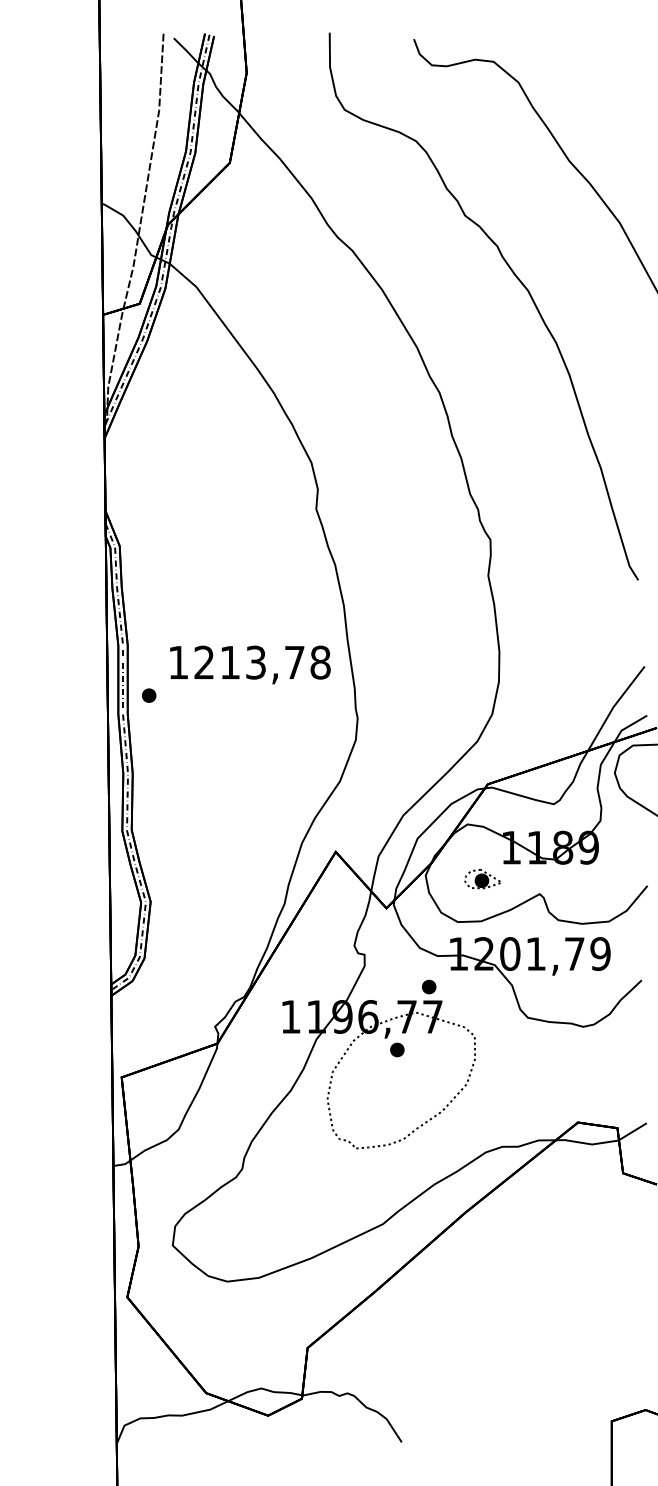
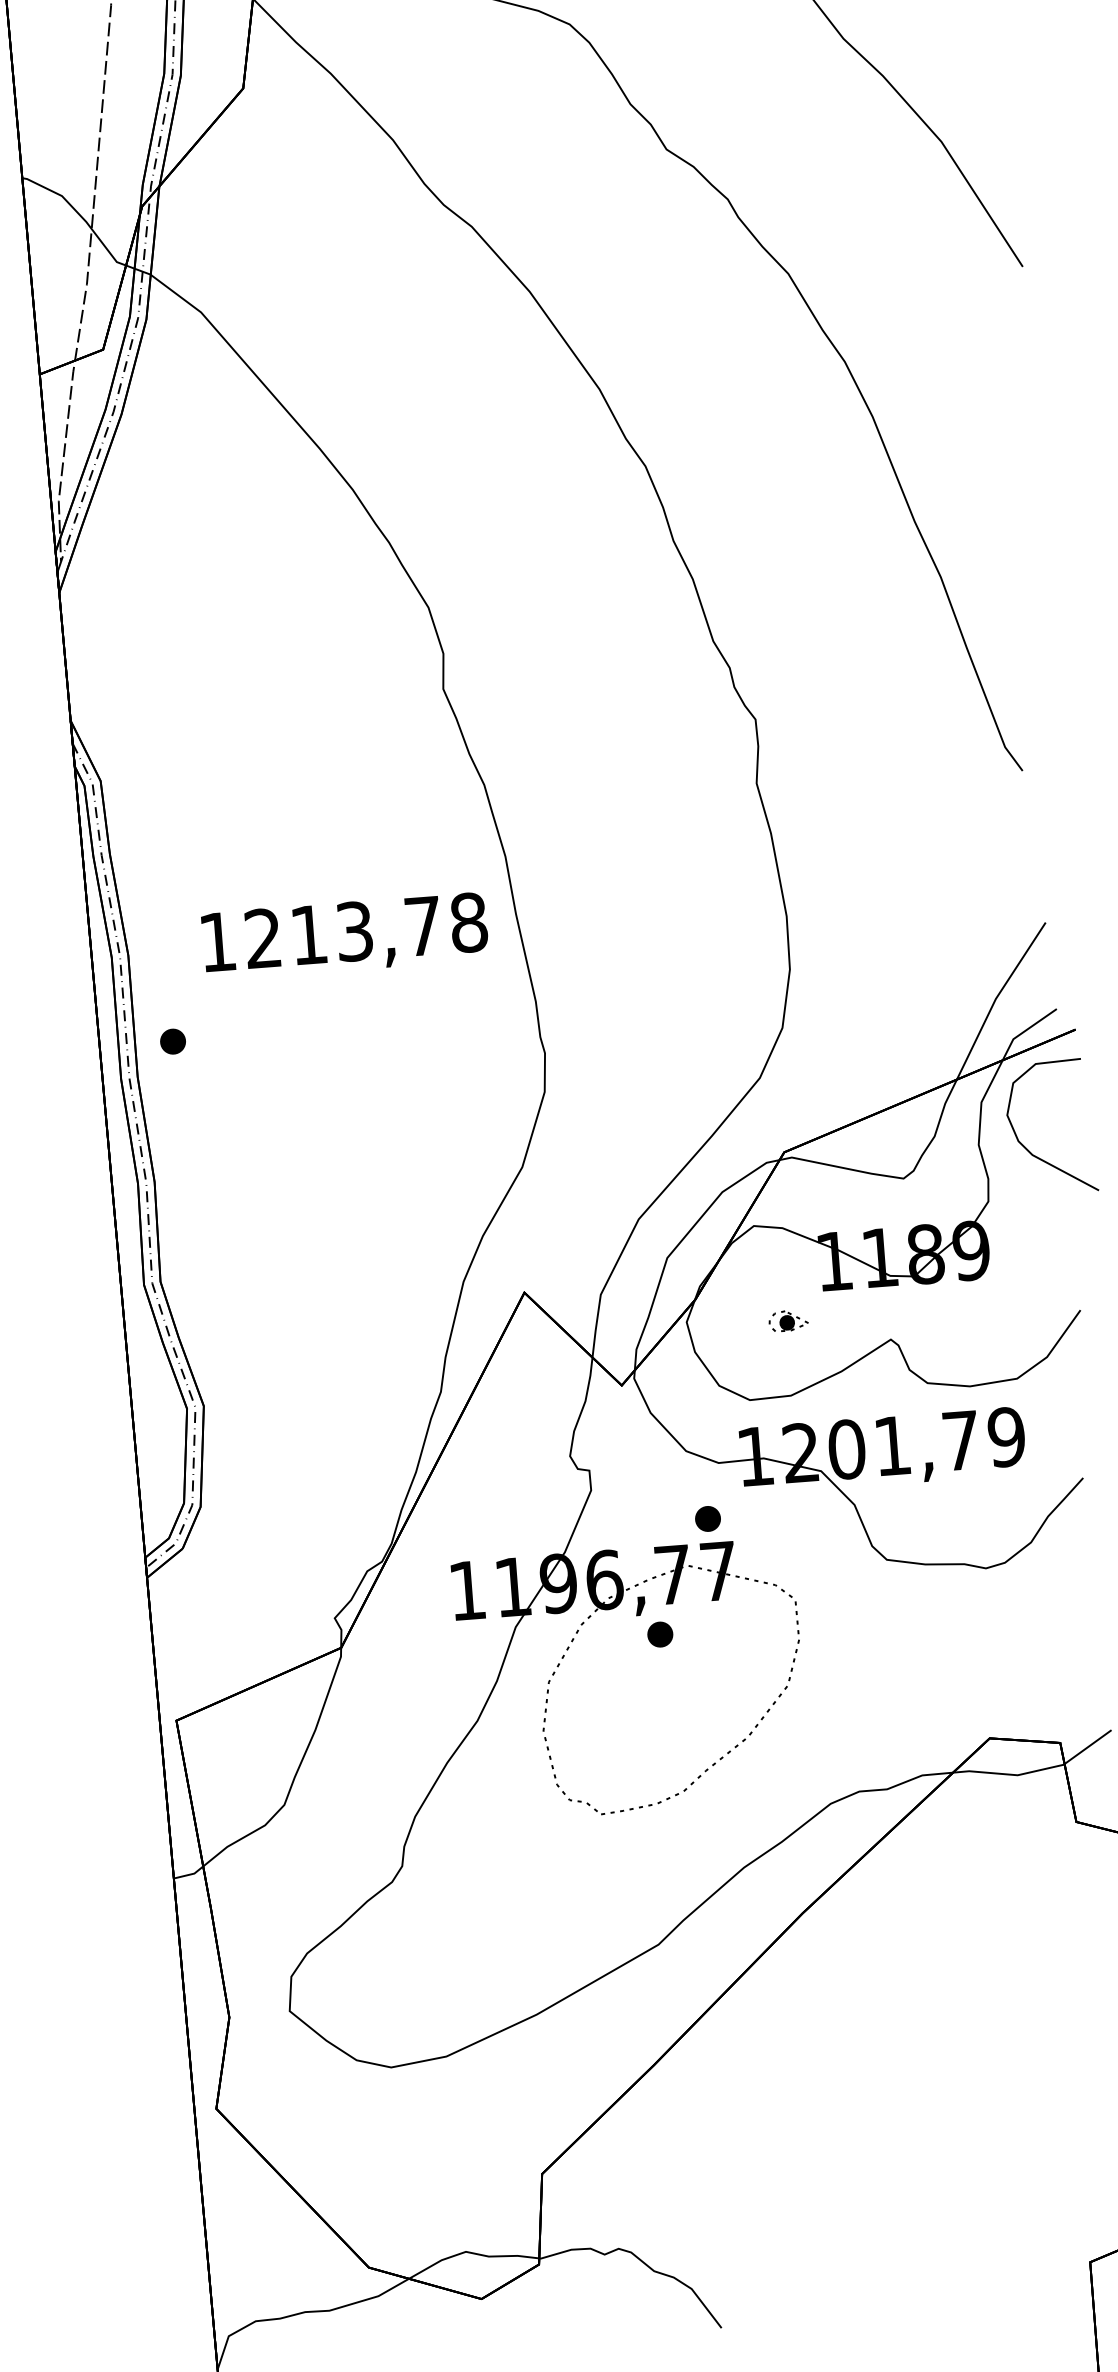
text: (250, 664) -> (345, 935), moved
part: (482, 879) -> (787, 1321), size x0.6

